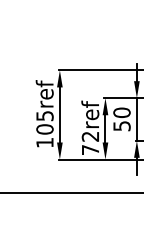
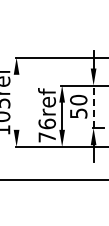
line: (59, 114) -> (16, 101), removed
line: (136, 119) -> (93, 106), solid -> dashed
text: (90, 136) -> (47, 123), 72ref -> 76ref

